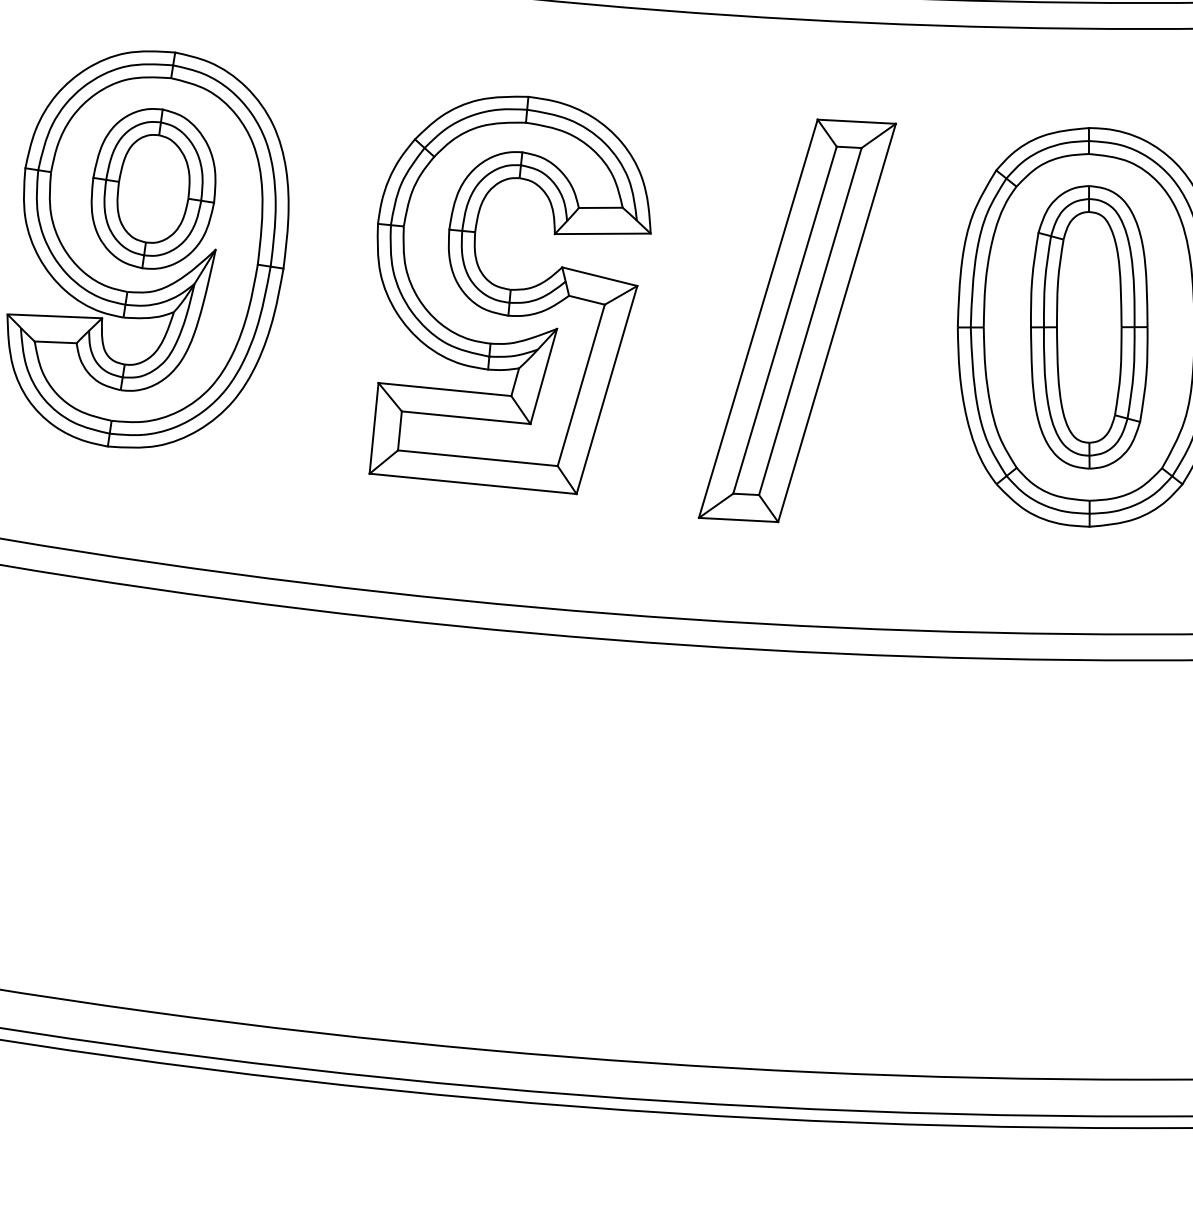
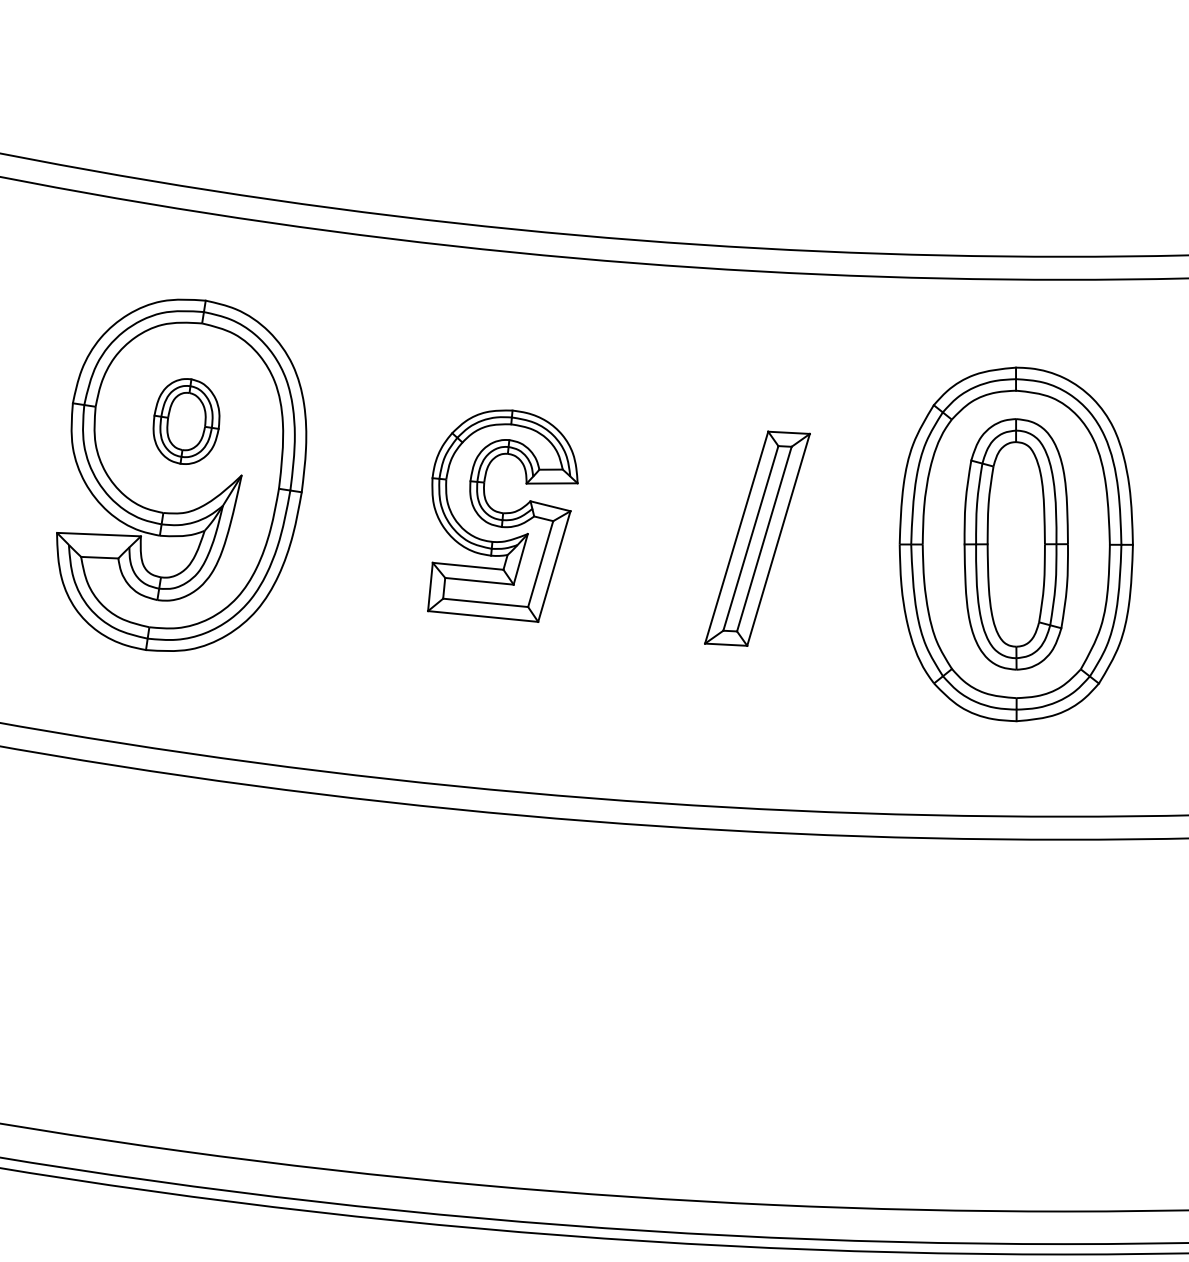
part: (153, 188) -> (186, 421), size x0.6
part: (509, 295) -> (502, 516), size x0.6
part: (797, 320) -> (757, 538), size x0.6

